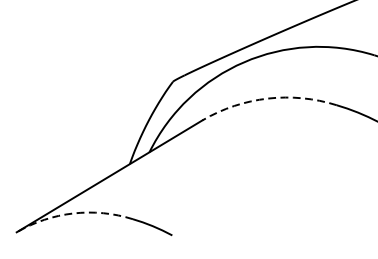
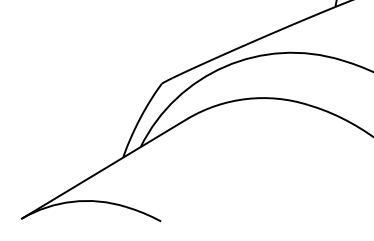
arc: (267, 99) -> (246, 99), dashed -> solid
arc: (73, 213) -> (72, 201), dashed -> solid

